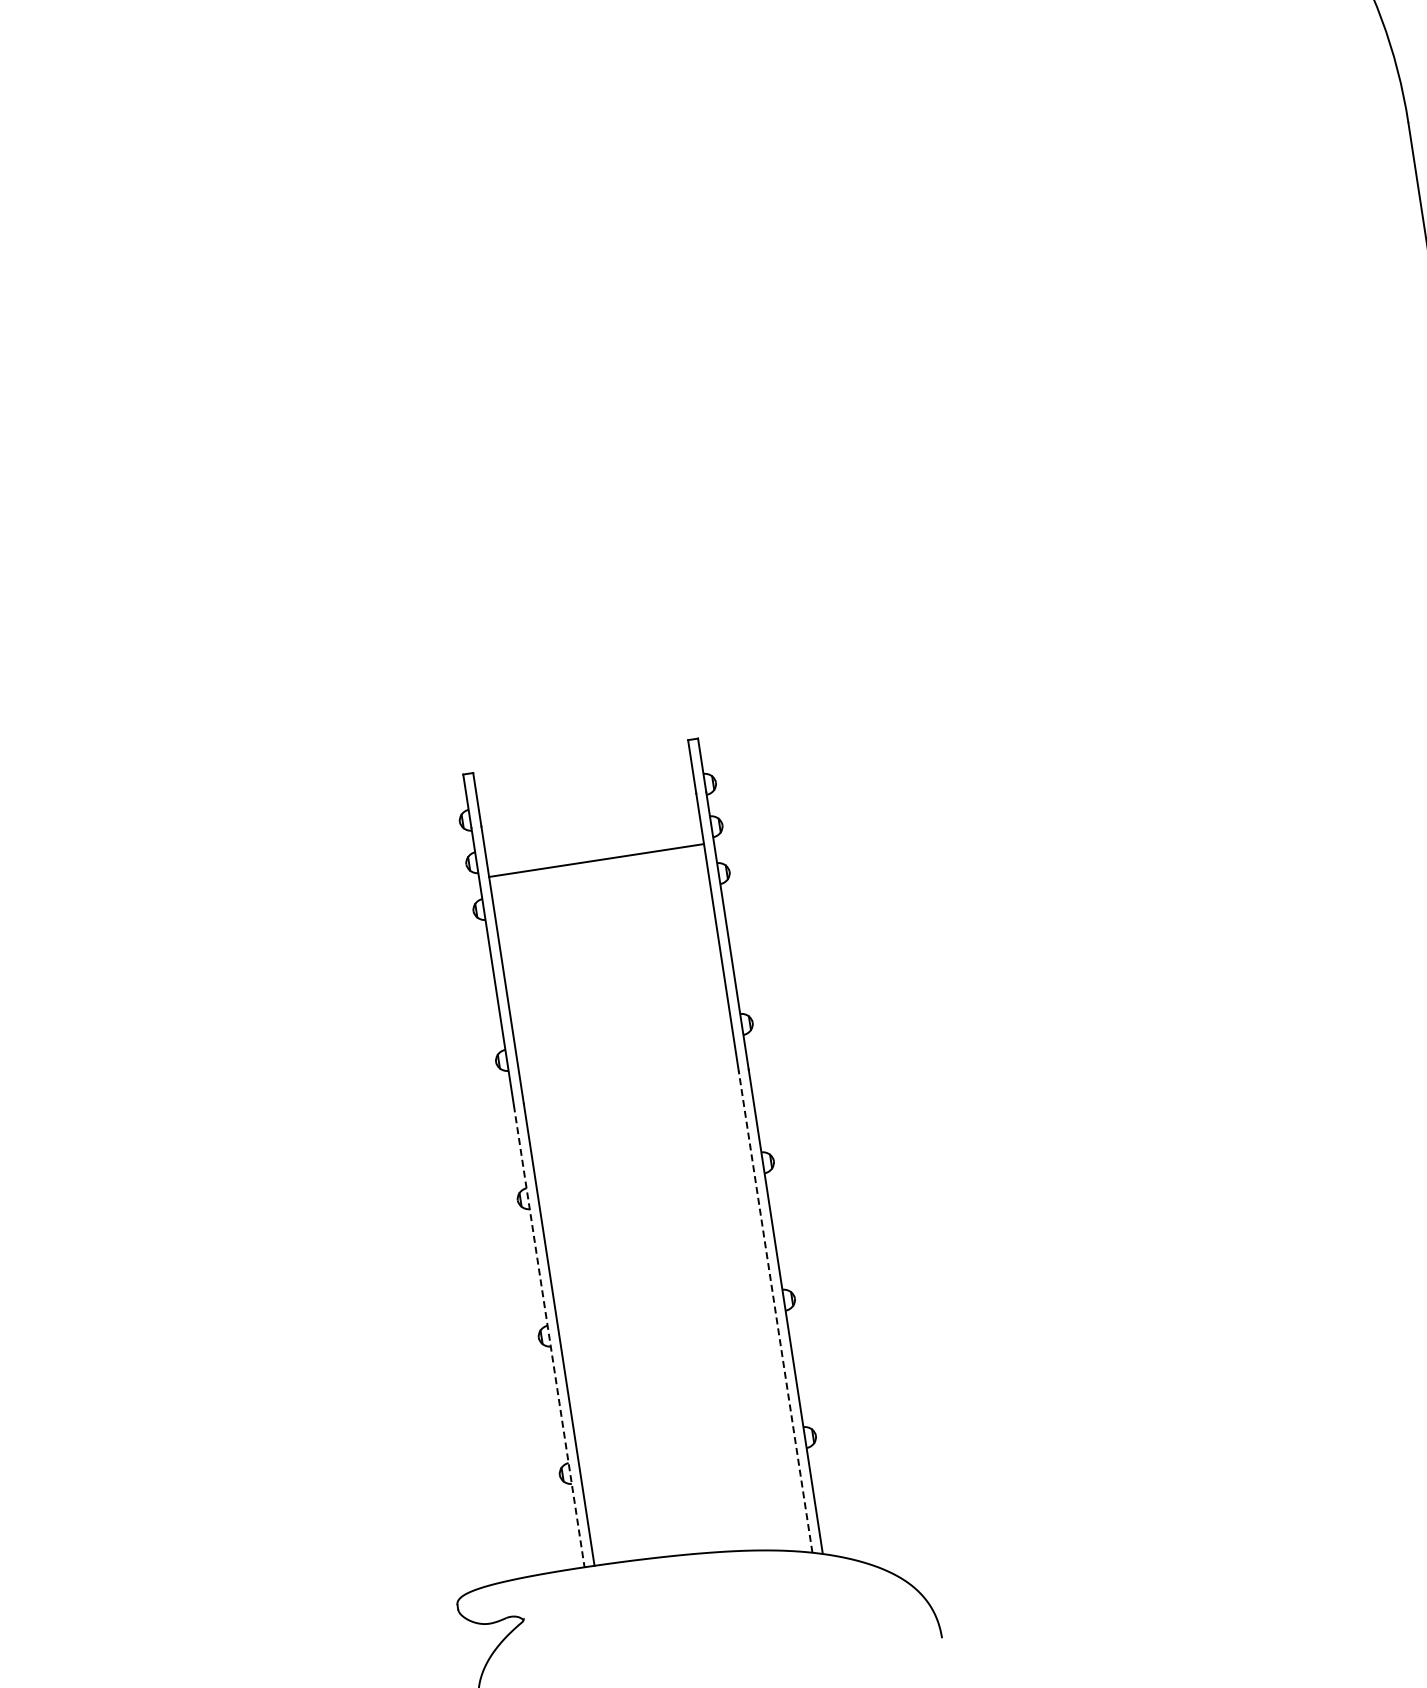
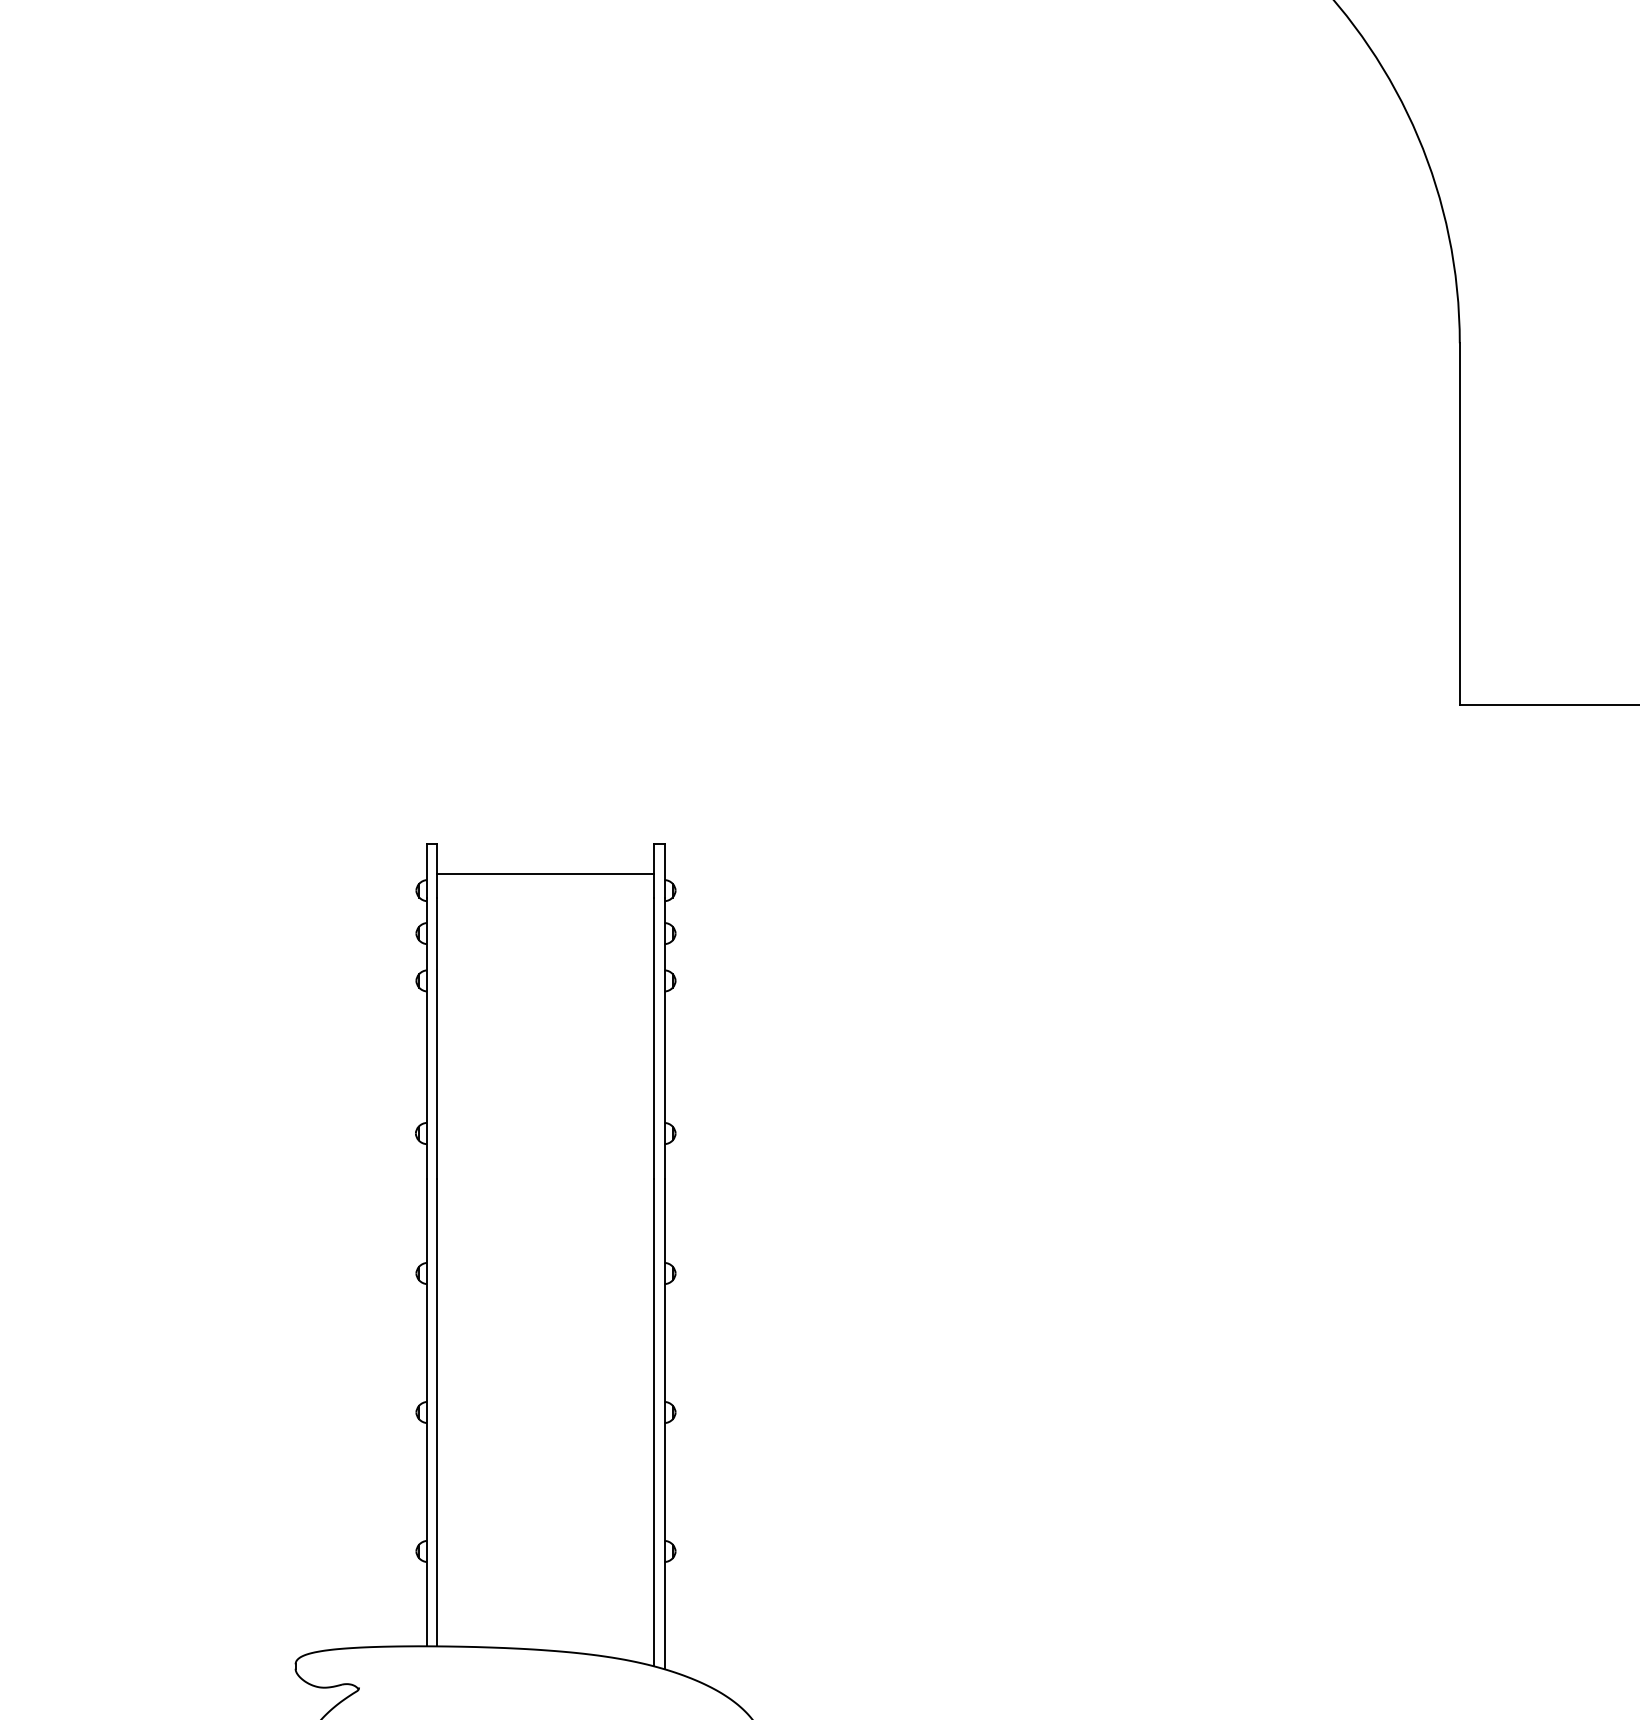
line: (596, 860) -> (545, 873), moved
line: (775, 1311) -> (654, 1422), dashed -> solid
line: (548, 1336) -> (426, 1412), dashed -> solid

